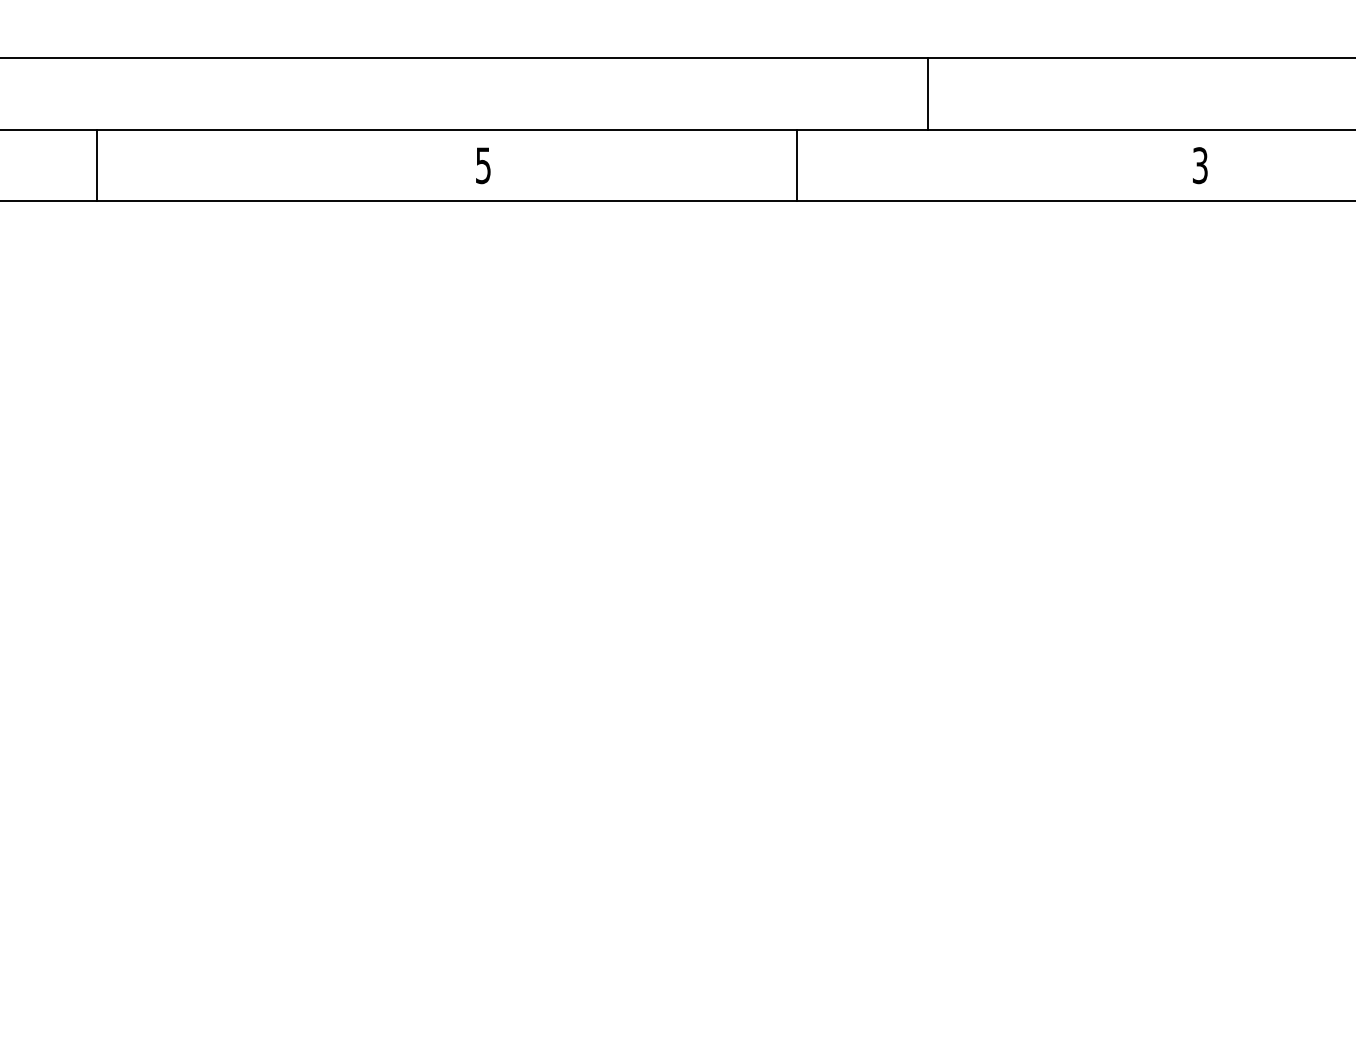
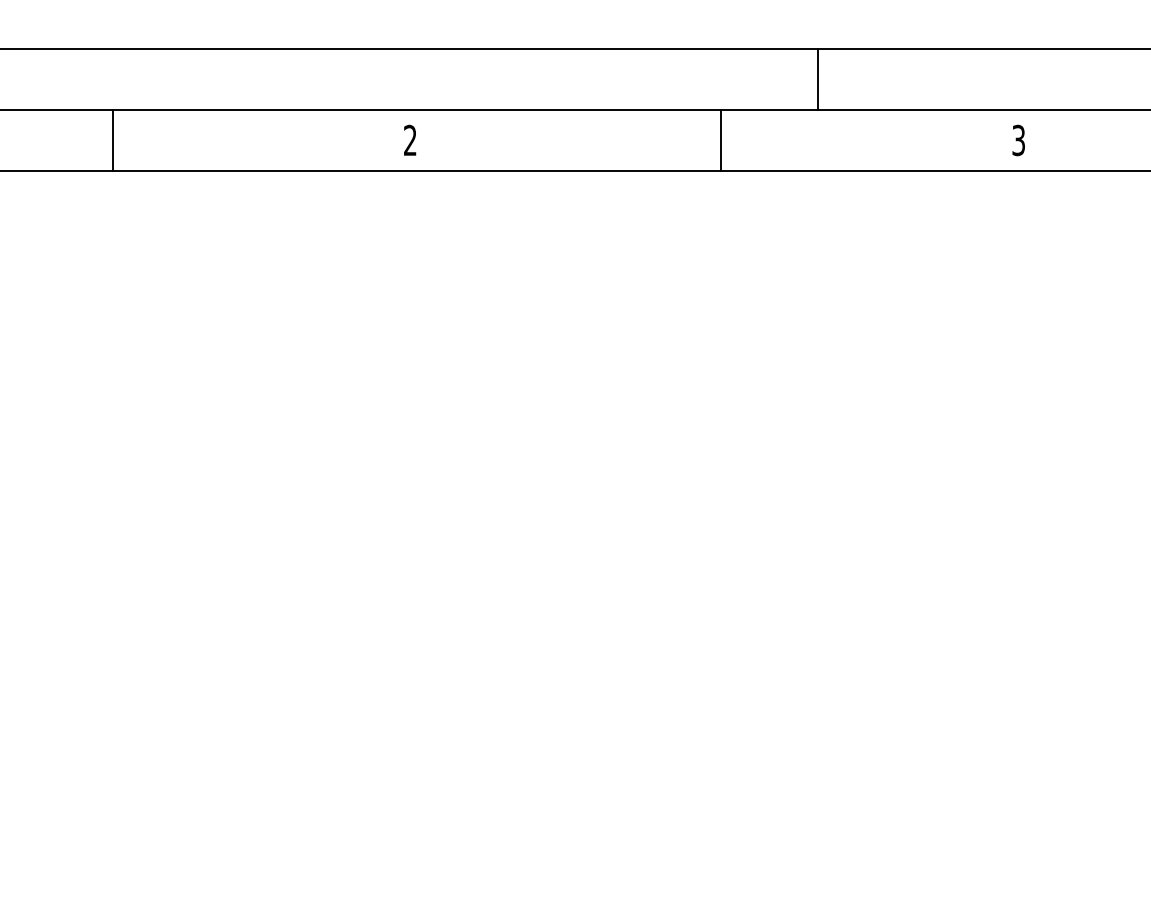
line: (928, 93) -> (817, 79), moved
line: (97, 165) -> (113, 140), moved
text: (483, 165) -> (410, 140), 5 -> 2
line: (796, 165) -> (720, 140), moved

